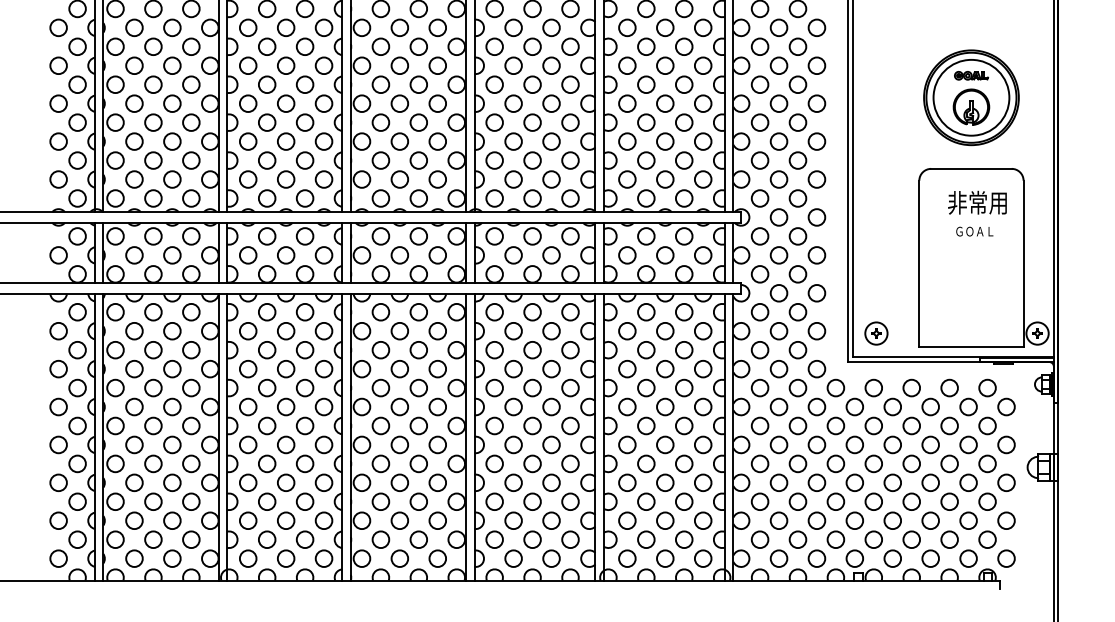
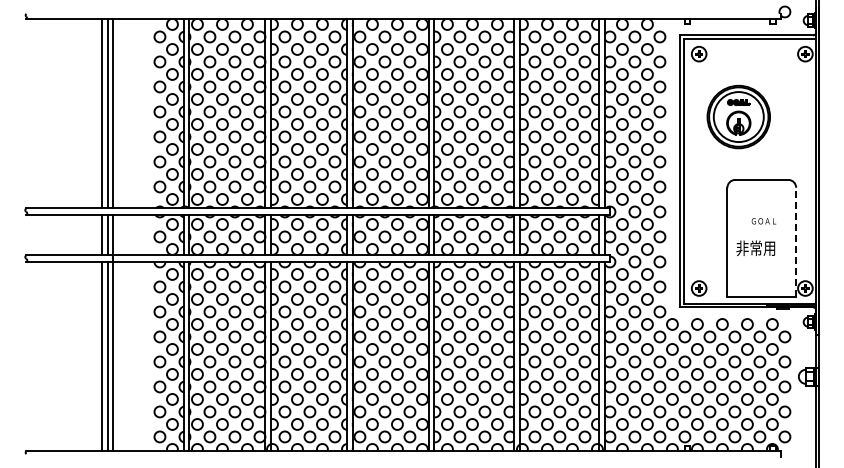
part: (970, 96) -> (738, 116), moved
text: (977, 201) -> (755, 247), moved
line: (1024, 263) -> (796, 242), solid -> dashed

